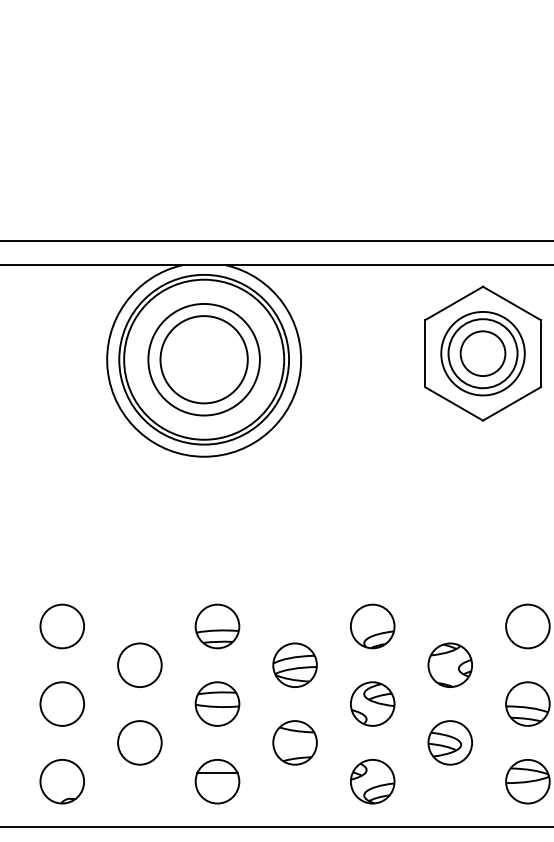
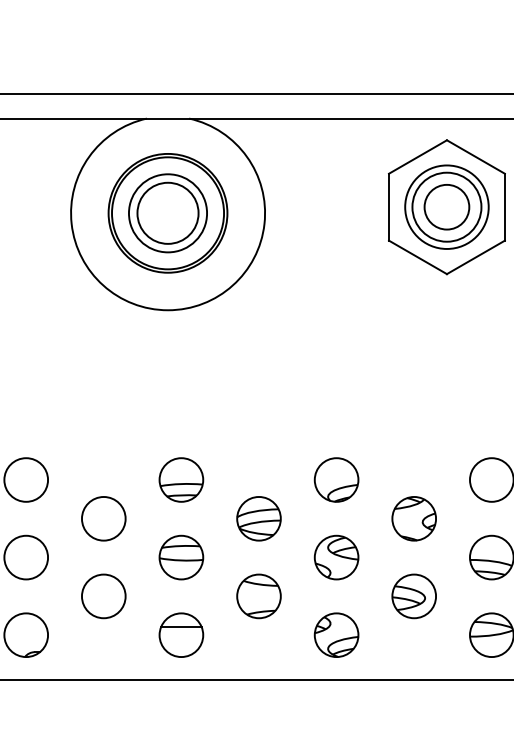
part: (203, 359) -> (167, 213), size x0.7

